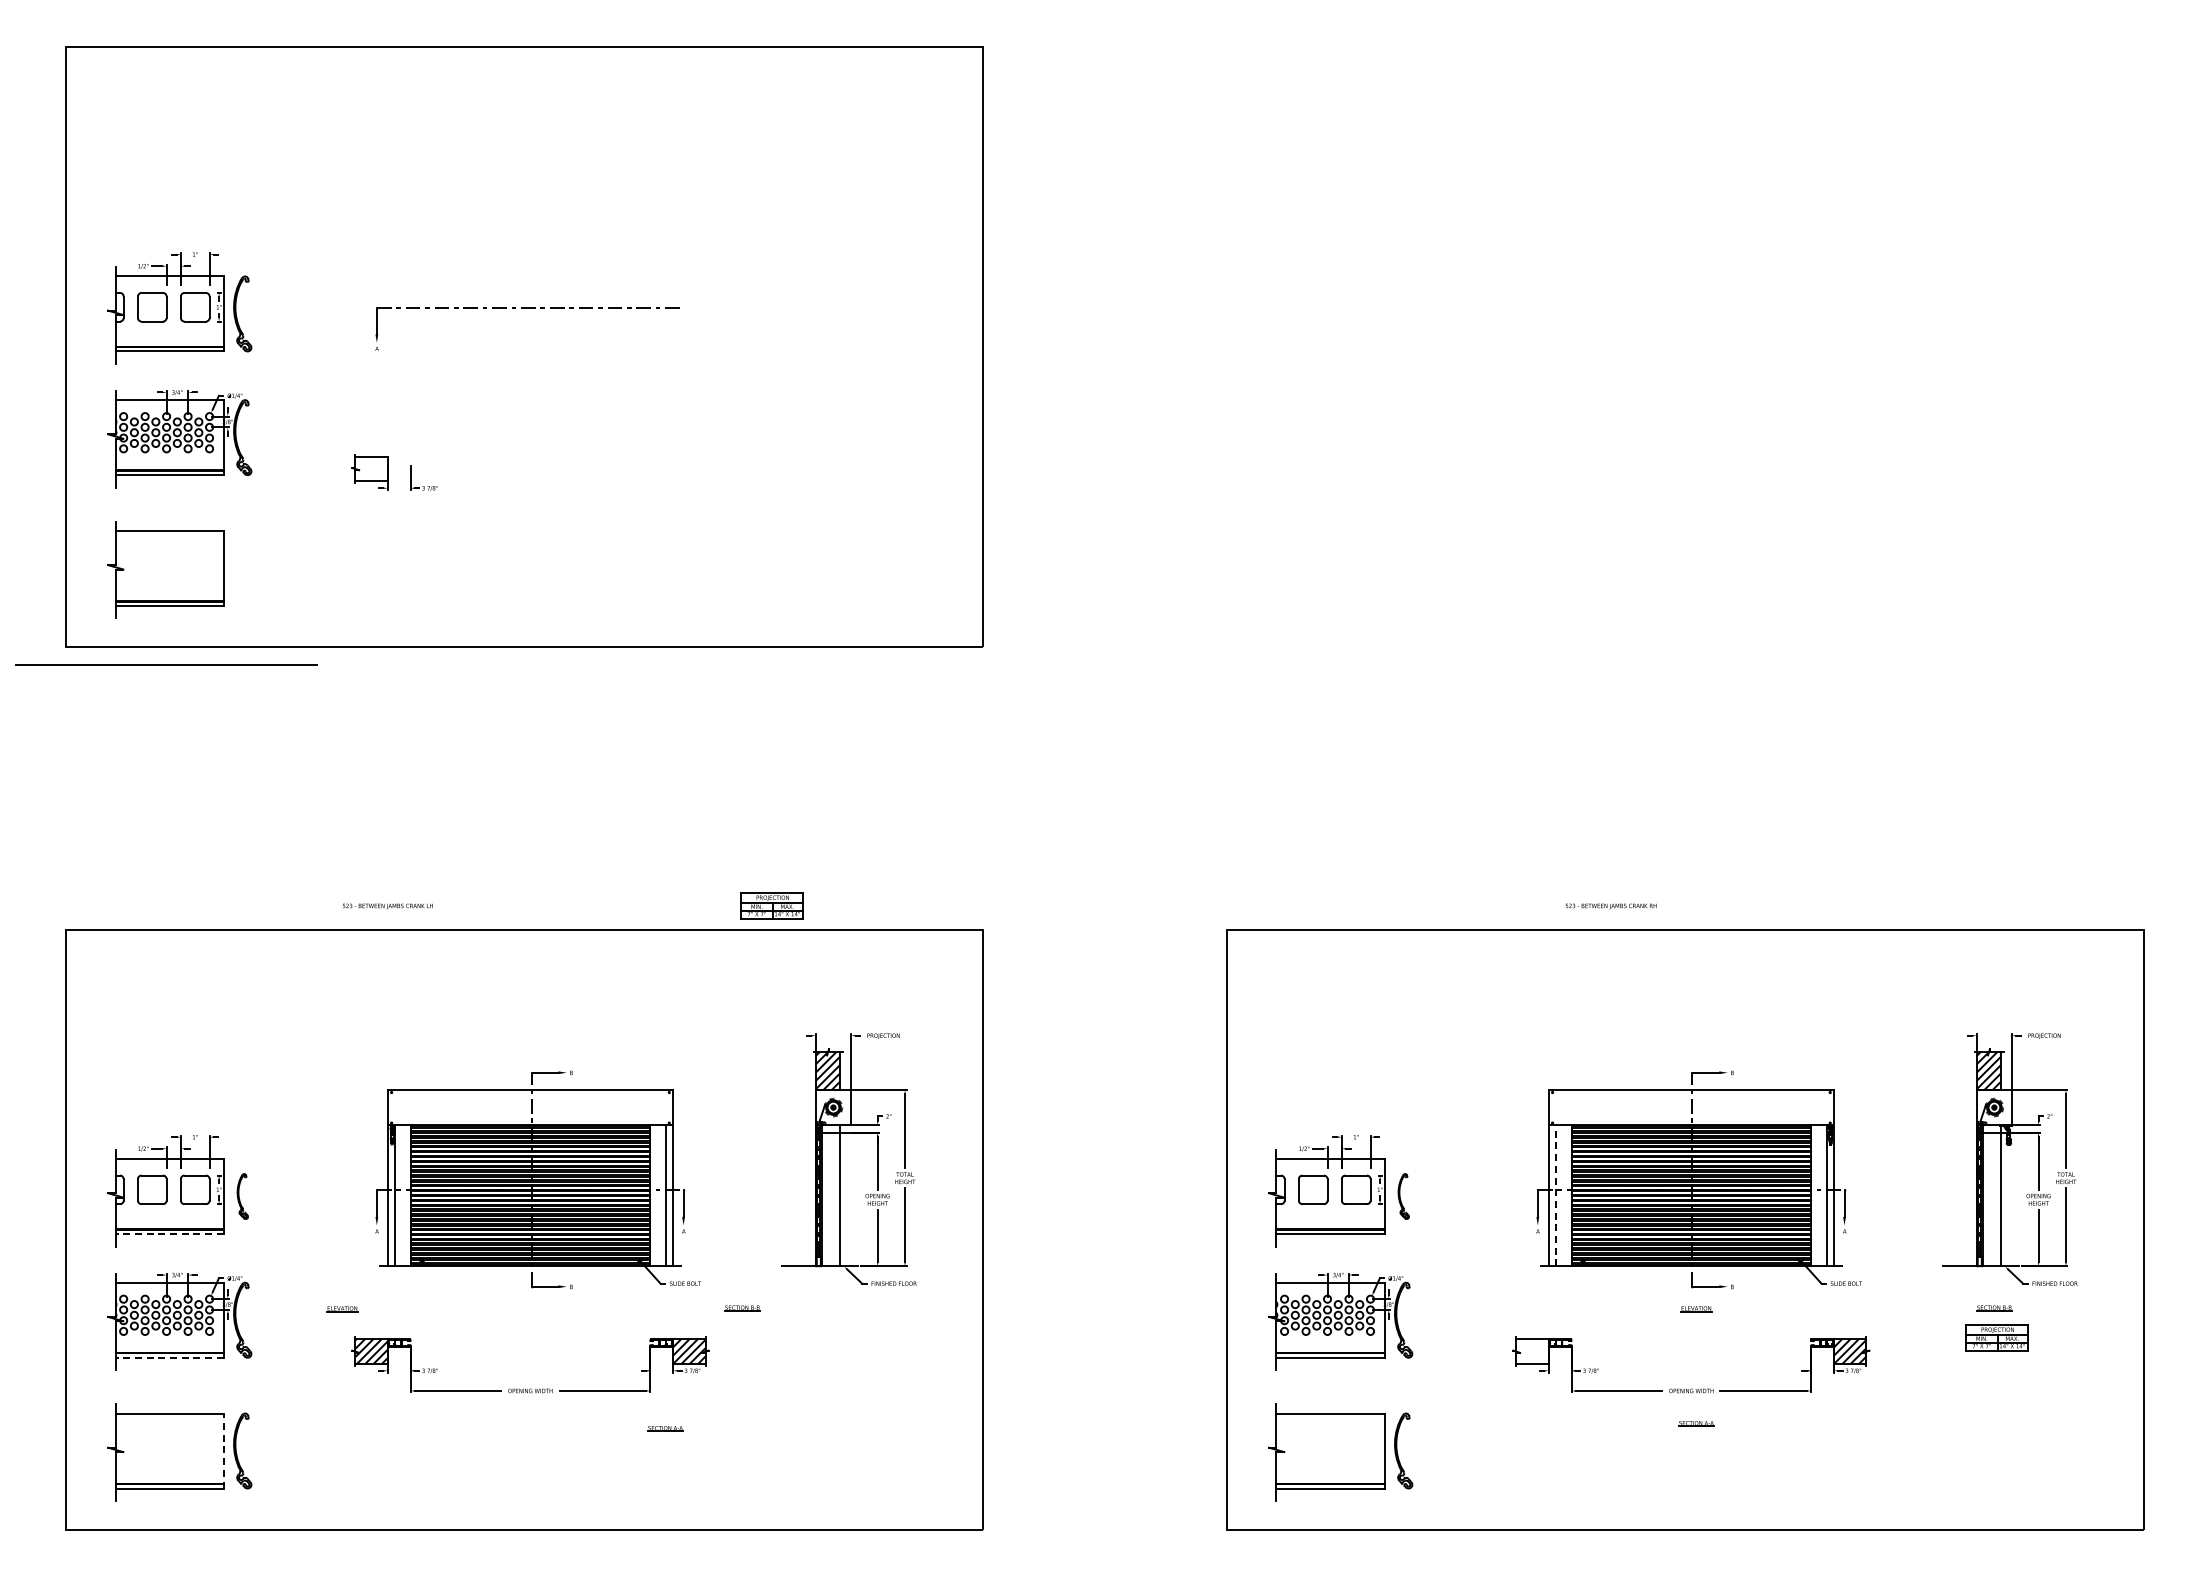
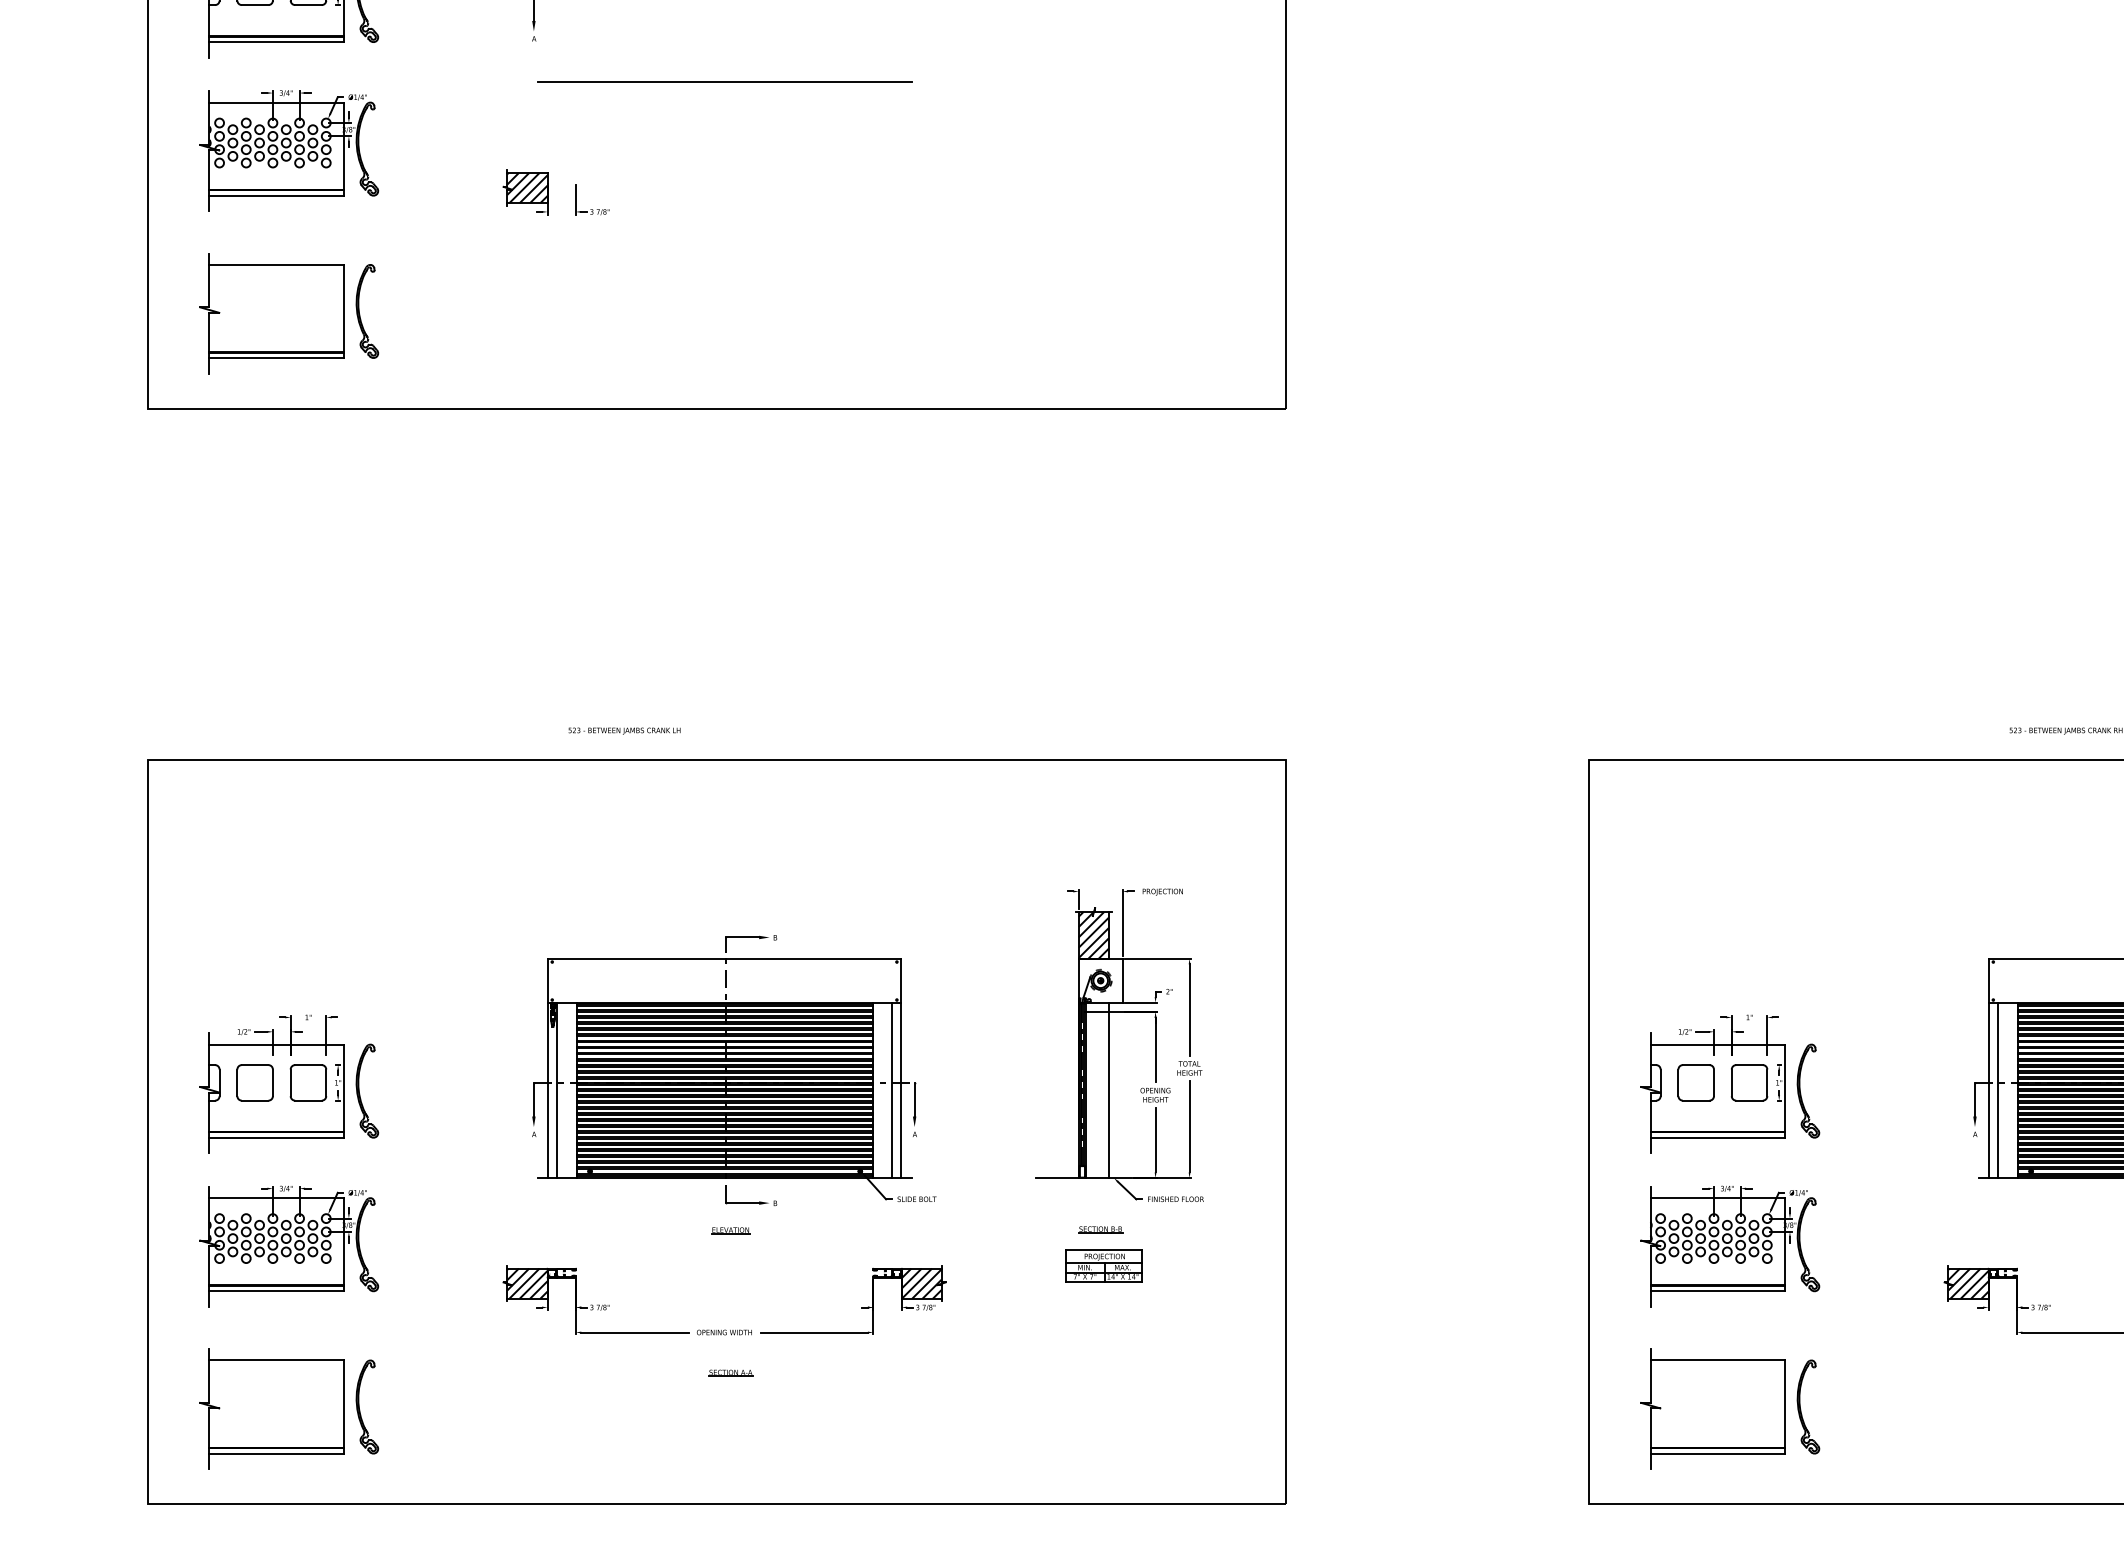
hatch: (370, 468) -> (526, 187), added
part: (242, 568) -> (367, 311), added
line: (166, 664) -> (724, 81), moved
part: (771, 905) -> (1103, 1266), moved
text: (387, 906) -> (624, 731), moved
line: (1556, 1195) -> (1998, 1089), dashed -> solid
part: (242, 1196) -> (367, 1091), size x1.67
part: (1403, 1196) -> (1808, 1091), size x1.67
line: (169, 1234) -> (276, 1138), dashed -> solid
part: (742, 1308) -> (1100, 1230), moved
part: (342, 1309) -> (730, 1231), moved
hatch: (1531, 1351) -> (1967, 1283), added
line: (169, 1357) -> (276, 1290), dashed -> solid
part: (665, 1428) -> (730, 1372), moved
line: (223, 1451) -> (343, 1407), dashed -> solid

